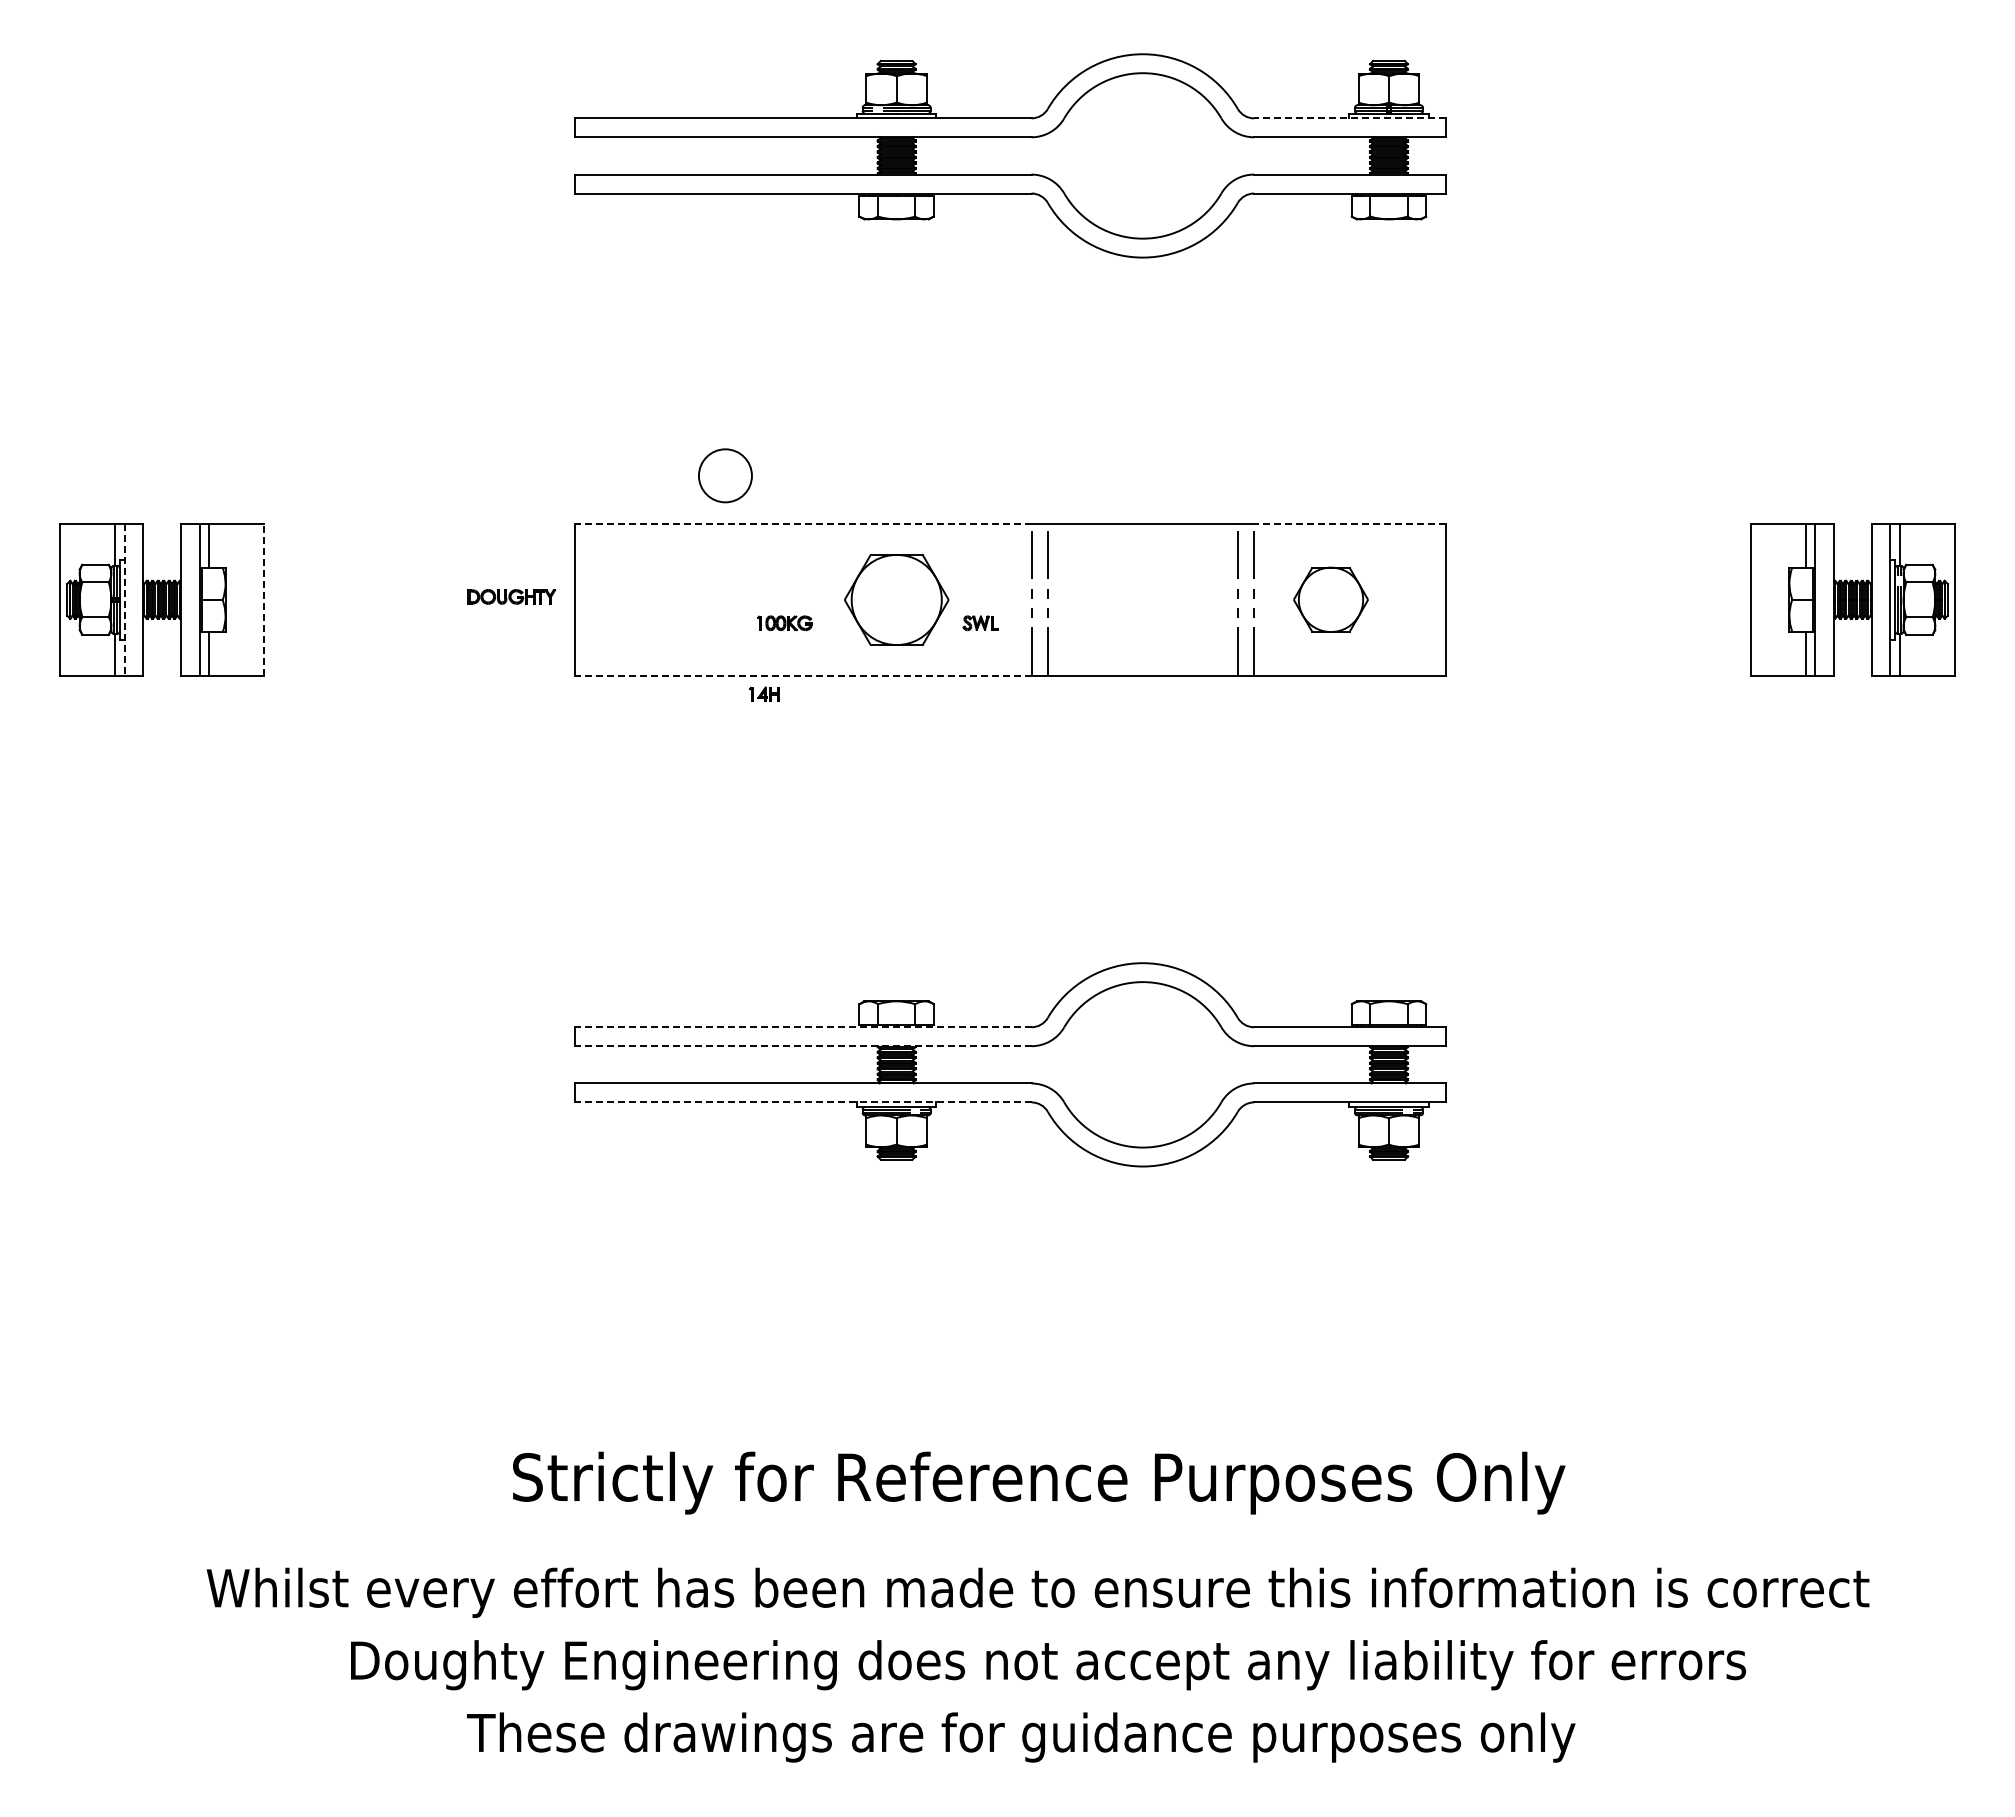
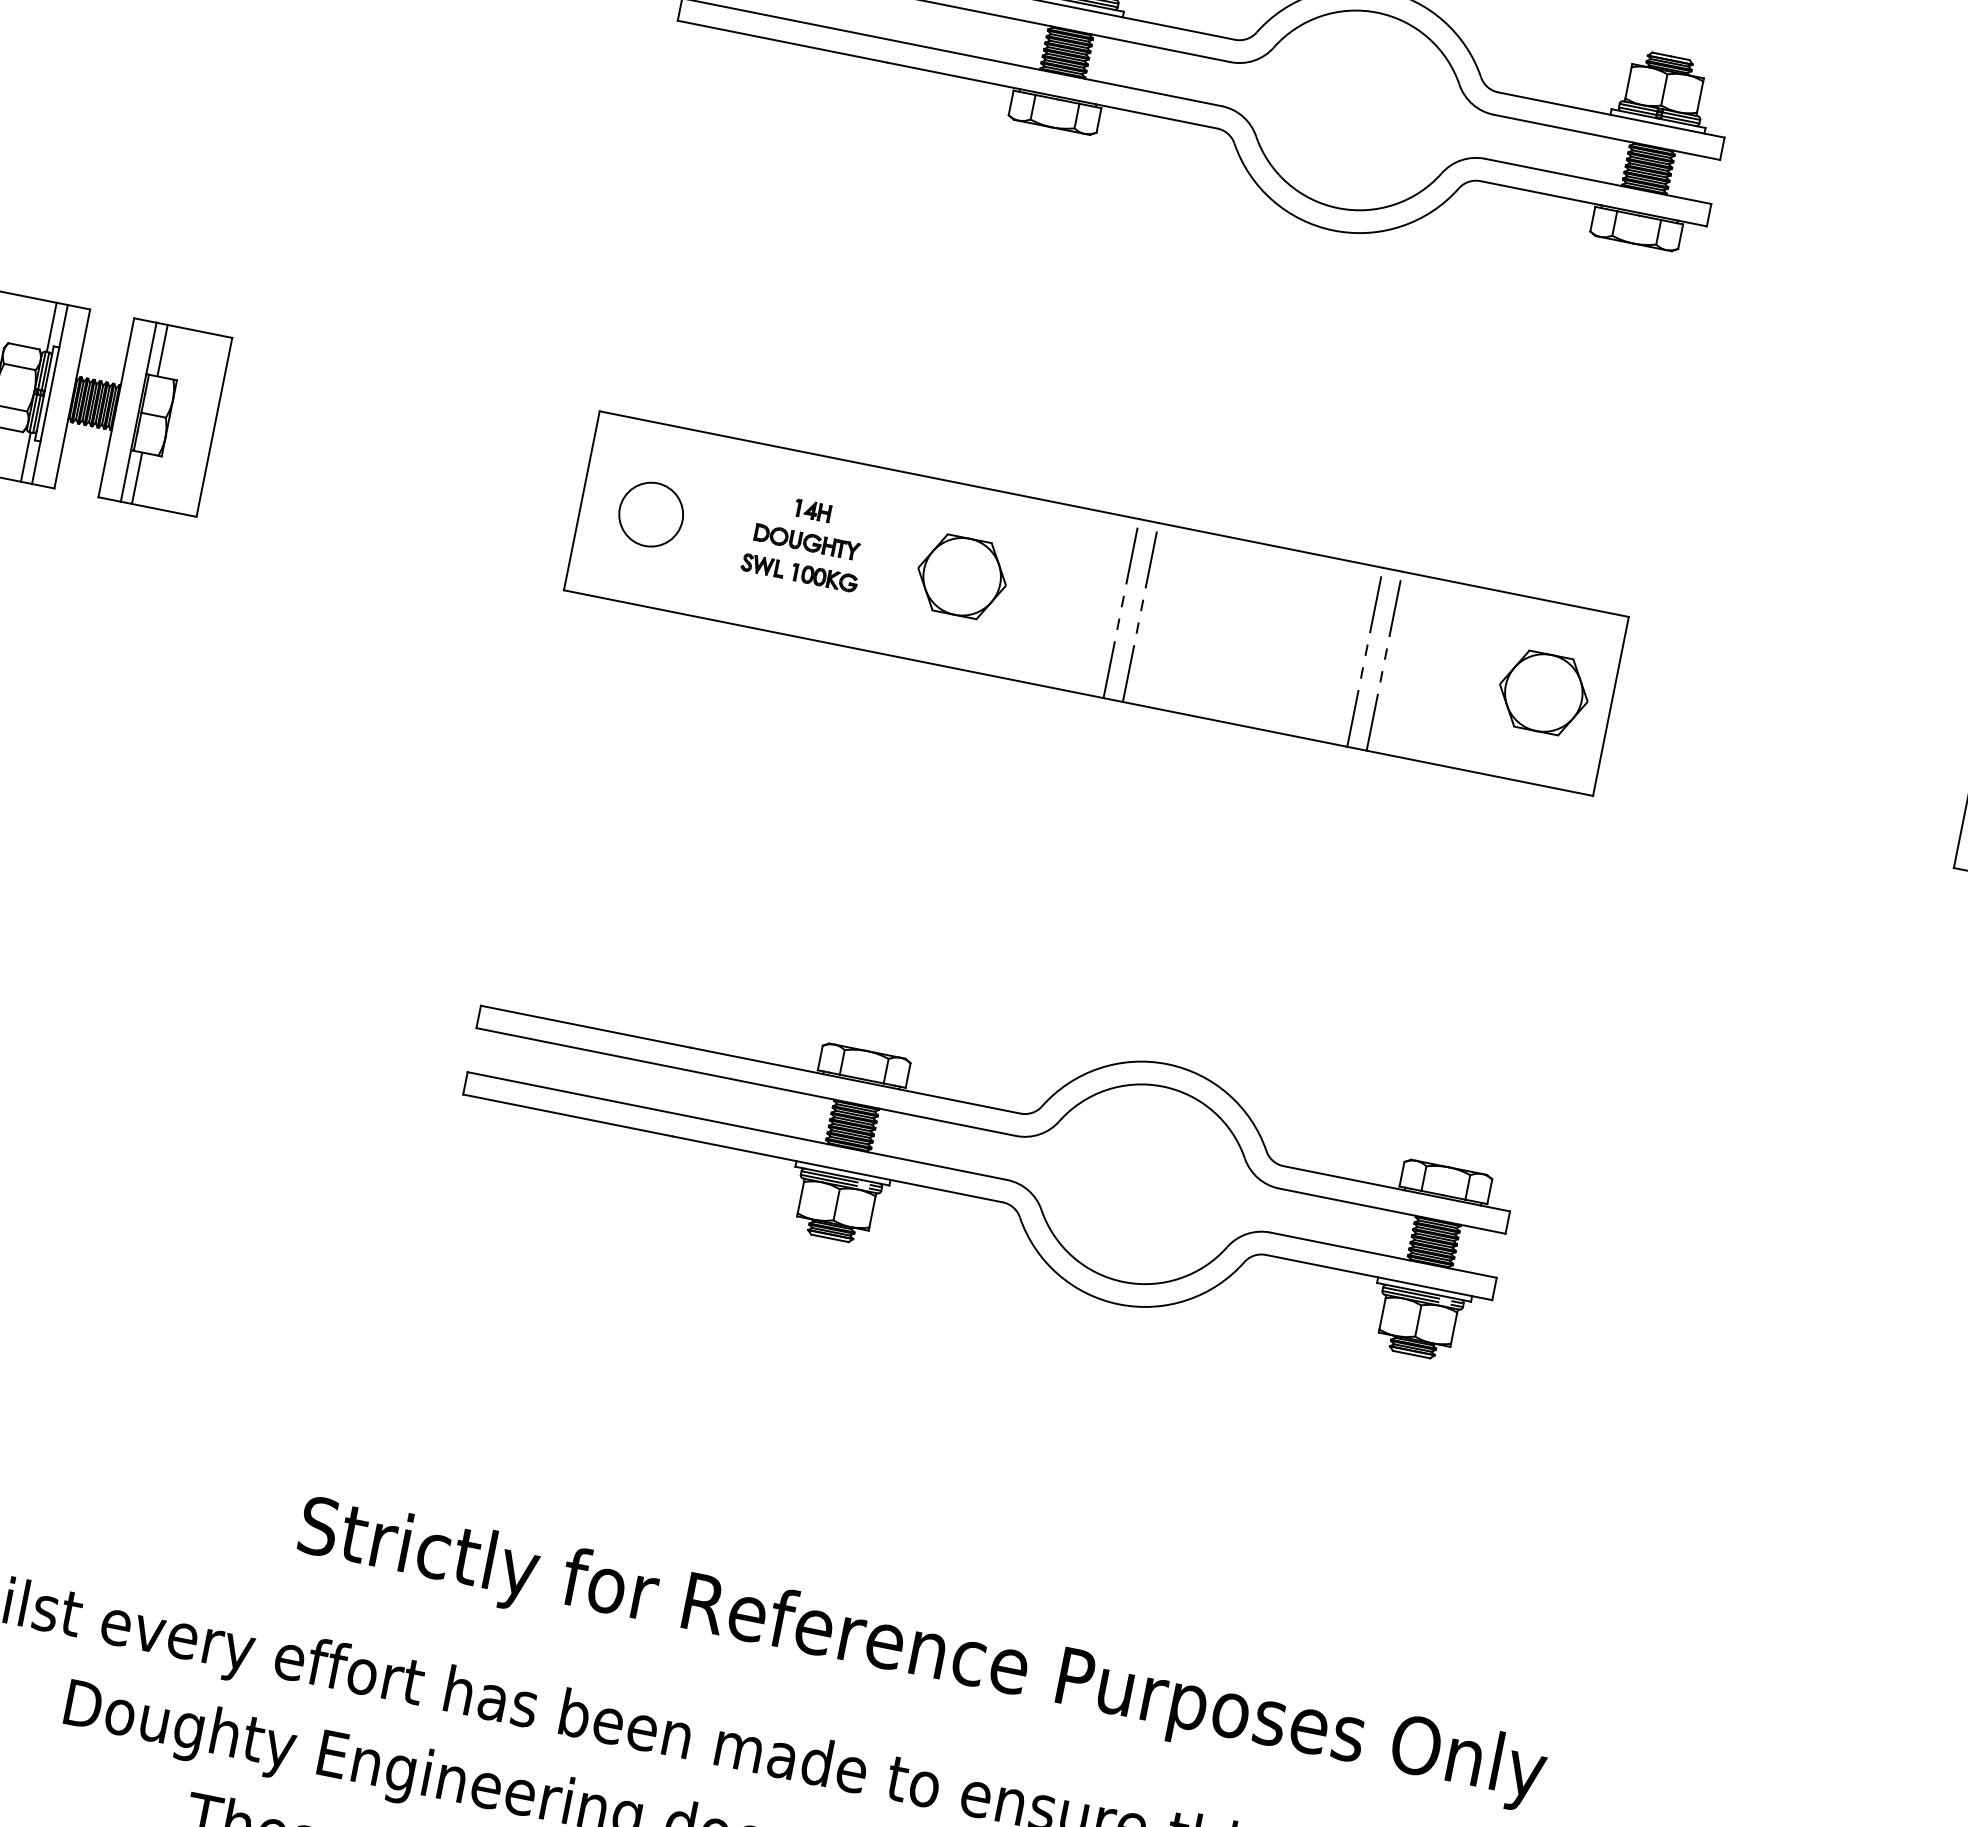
line: (1350, 118) -> (1611, 115), dashed -> solid
circle: (725, 475) -> (651, 514), moved
line: (802, 524) -> (868, 465), dashed -> solid
line: (1350, 524) -> (1516, 594), dashed -> solid
part: (511, 596) -> (806, 541), moved
line: (124, 599) -> (49, 394), dashed -> solid
line: (263, 599) -> (214, 426), dashed -> solid
part: (896, 599) -> (962, 576), size x0.71
part: (1330, 599) -> (1543, 692), moved
part: (980, 623) -> (762, 565), moved
line: (802, 675) -> (833, 643), dashed -> solid
part: (764, 693) -> (813, 509), moved
line: (802, 1027) -> (749, 1059), dashed -> solid
line: (802, 1046) -> (745, 1082), dashed -> solid
line: (802, 1102) -> (732, 1148), dashed -> solid

